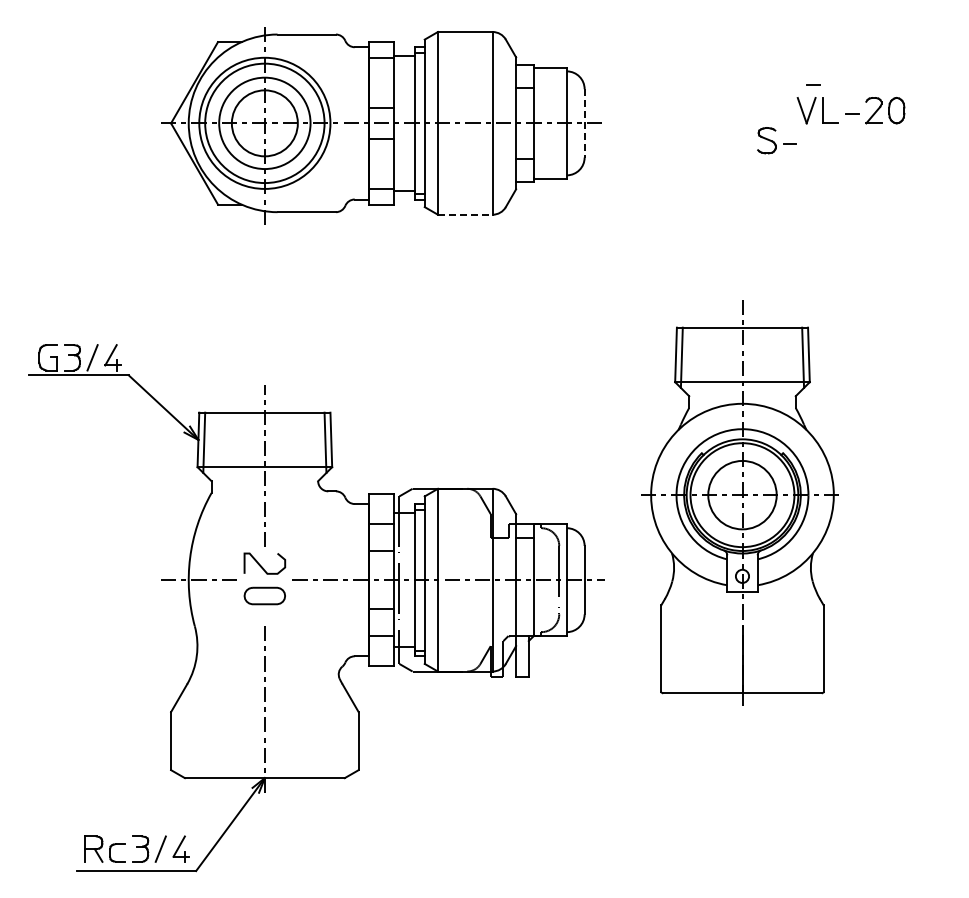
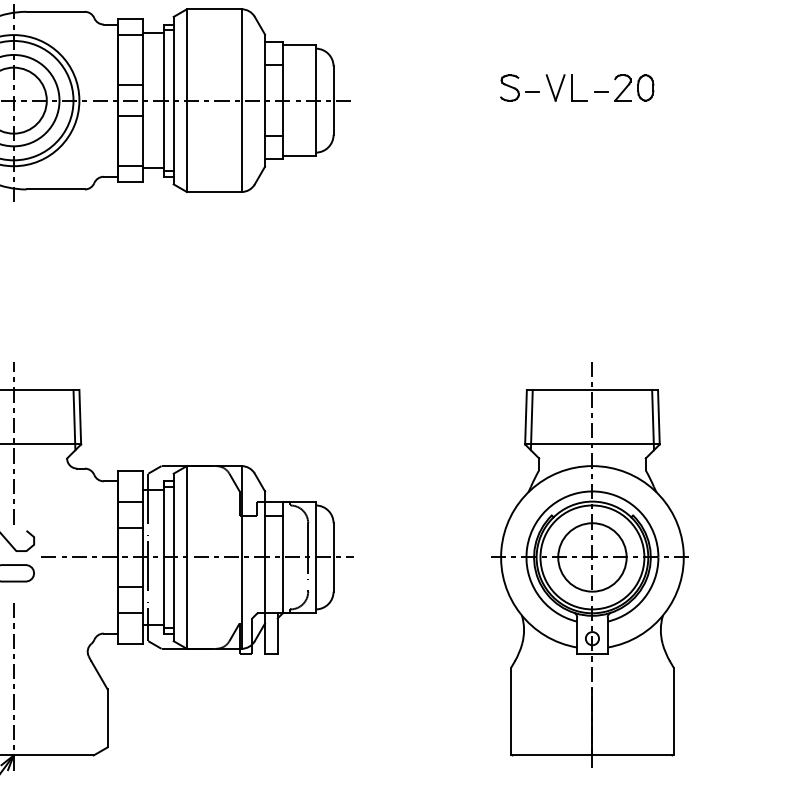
line: (813, 84) -> (562, 61), removed
line: (584, 123) -> (333, 100), dashed -> solid
part: (776, 140) -> (519, 87), moved
line: (465, 214) -> (214, 191), dashed -> solid
part: (739, 502) -> (589, 564), moved

